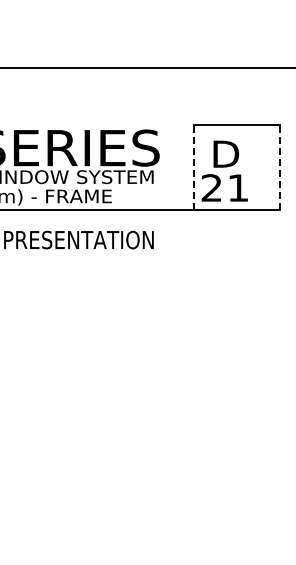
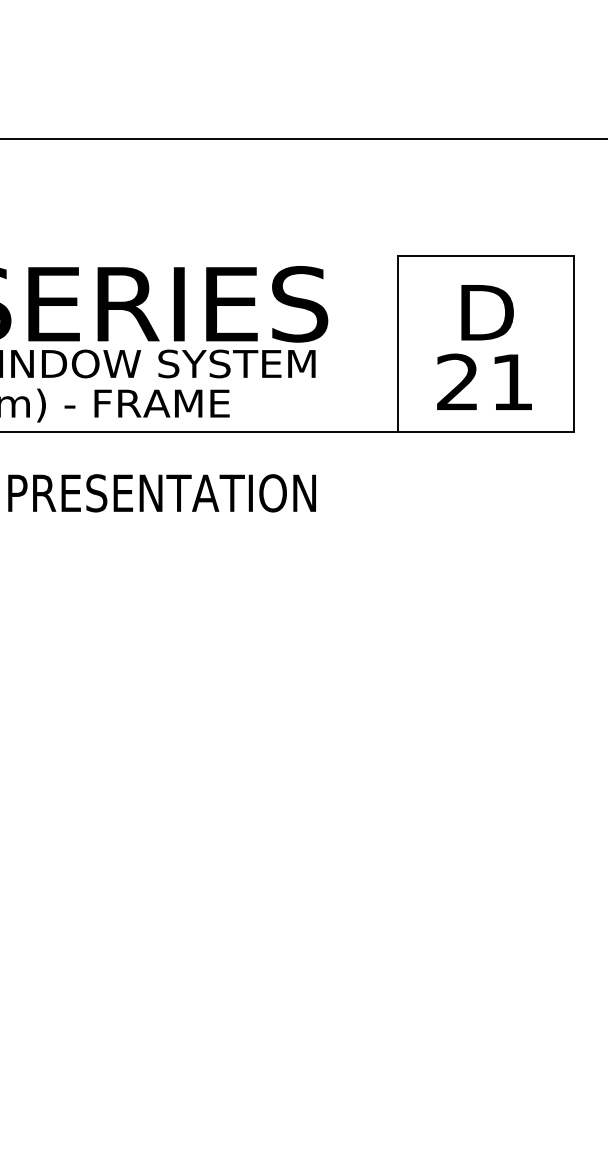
line: (193, 167) -> (397, 344), dashed -> solid
line: (279, 167) -> (574, 344), dashed -> solid
text: (224, 170) -> (483, 346), moved

